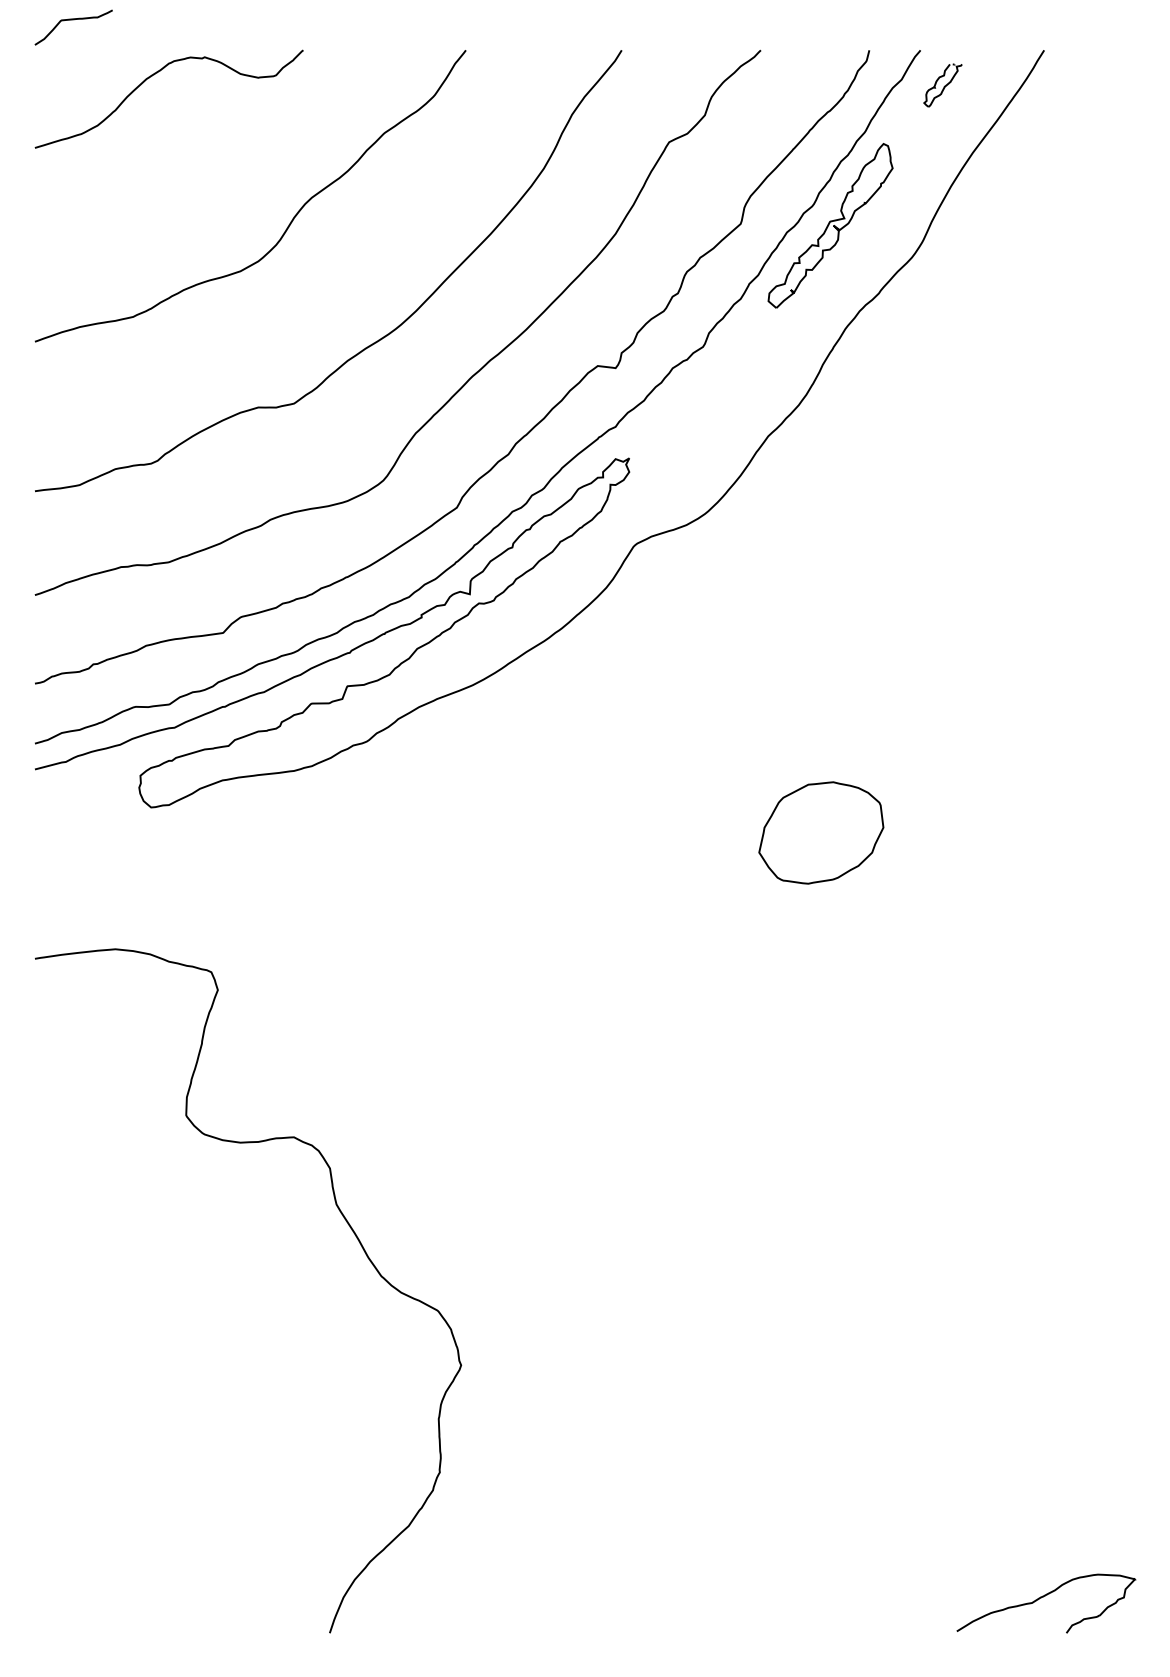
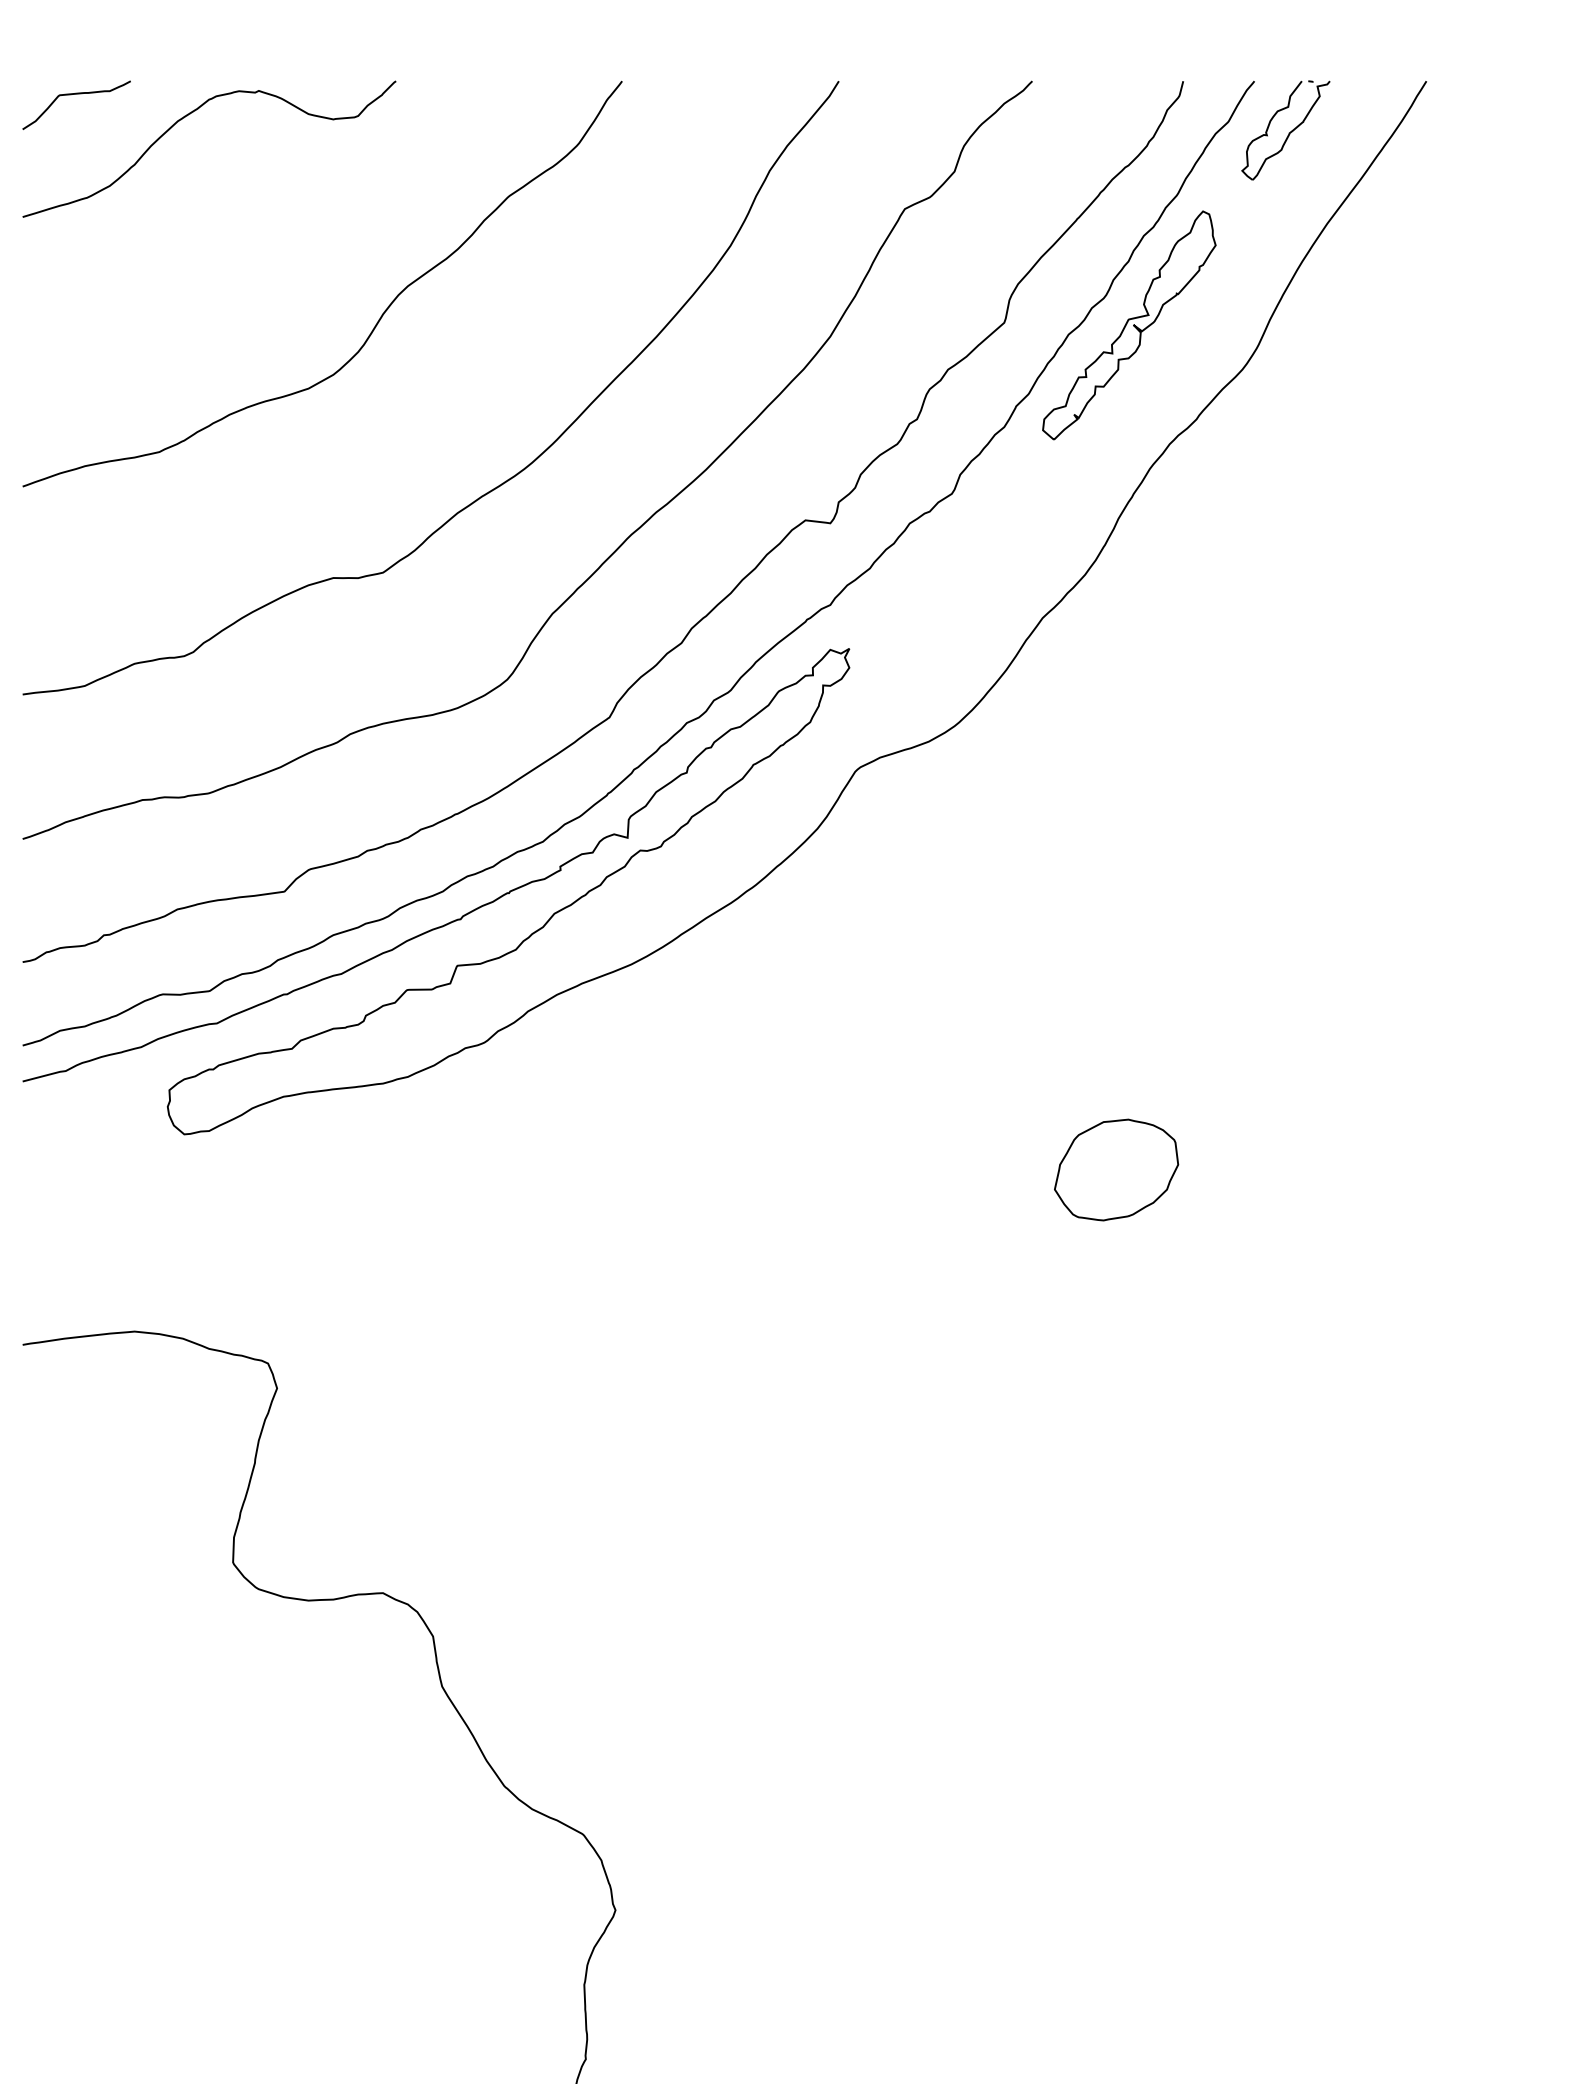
curve: (73, 20) -> (76, 95), moved
part: (942, 85) -> (1284, 130), size x1.67
part: (821, 833) -> (1116, 1170), size x0.71

